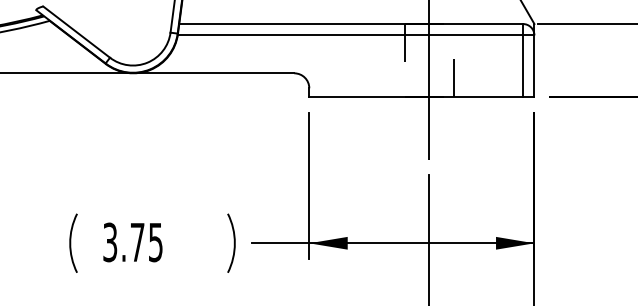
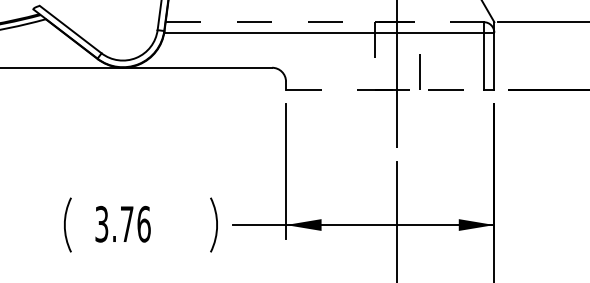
line: (351, 24) -> (325, 22), solid -> dashed
line: (415, 96) -> (384, 89), solid -> dashed
text: (155, 241) -> (143, 223), 3.75 -> 3.76

